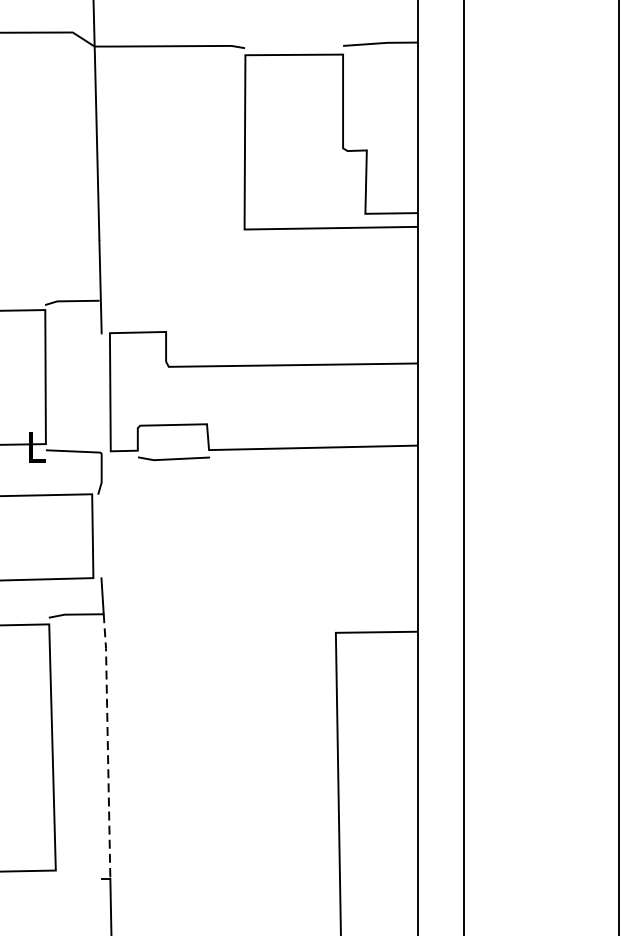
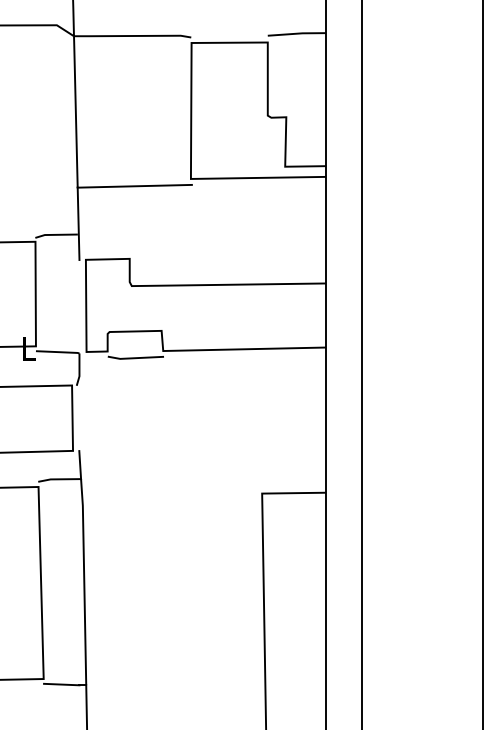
line: (172, 237) -> (134, 185), added
line: (108, 745) -> (84, 581), dashed -> solid
line: (78, 877) -> (61, 684), added

